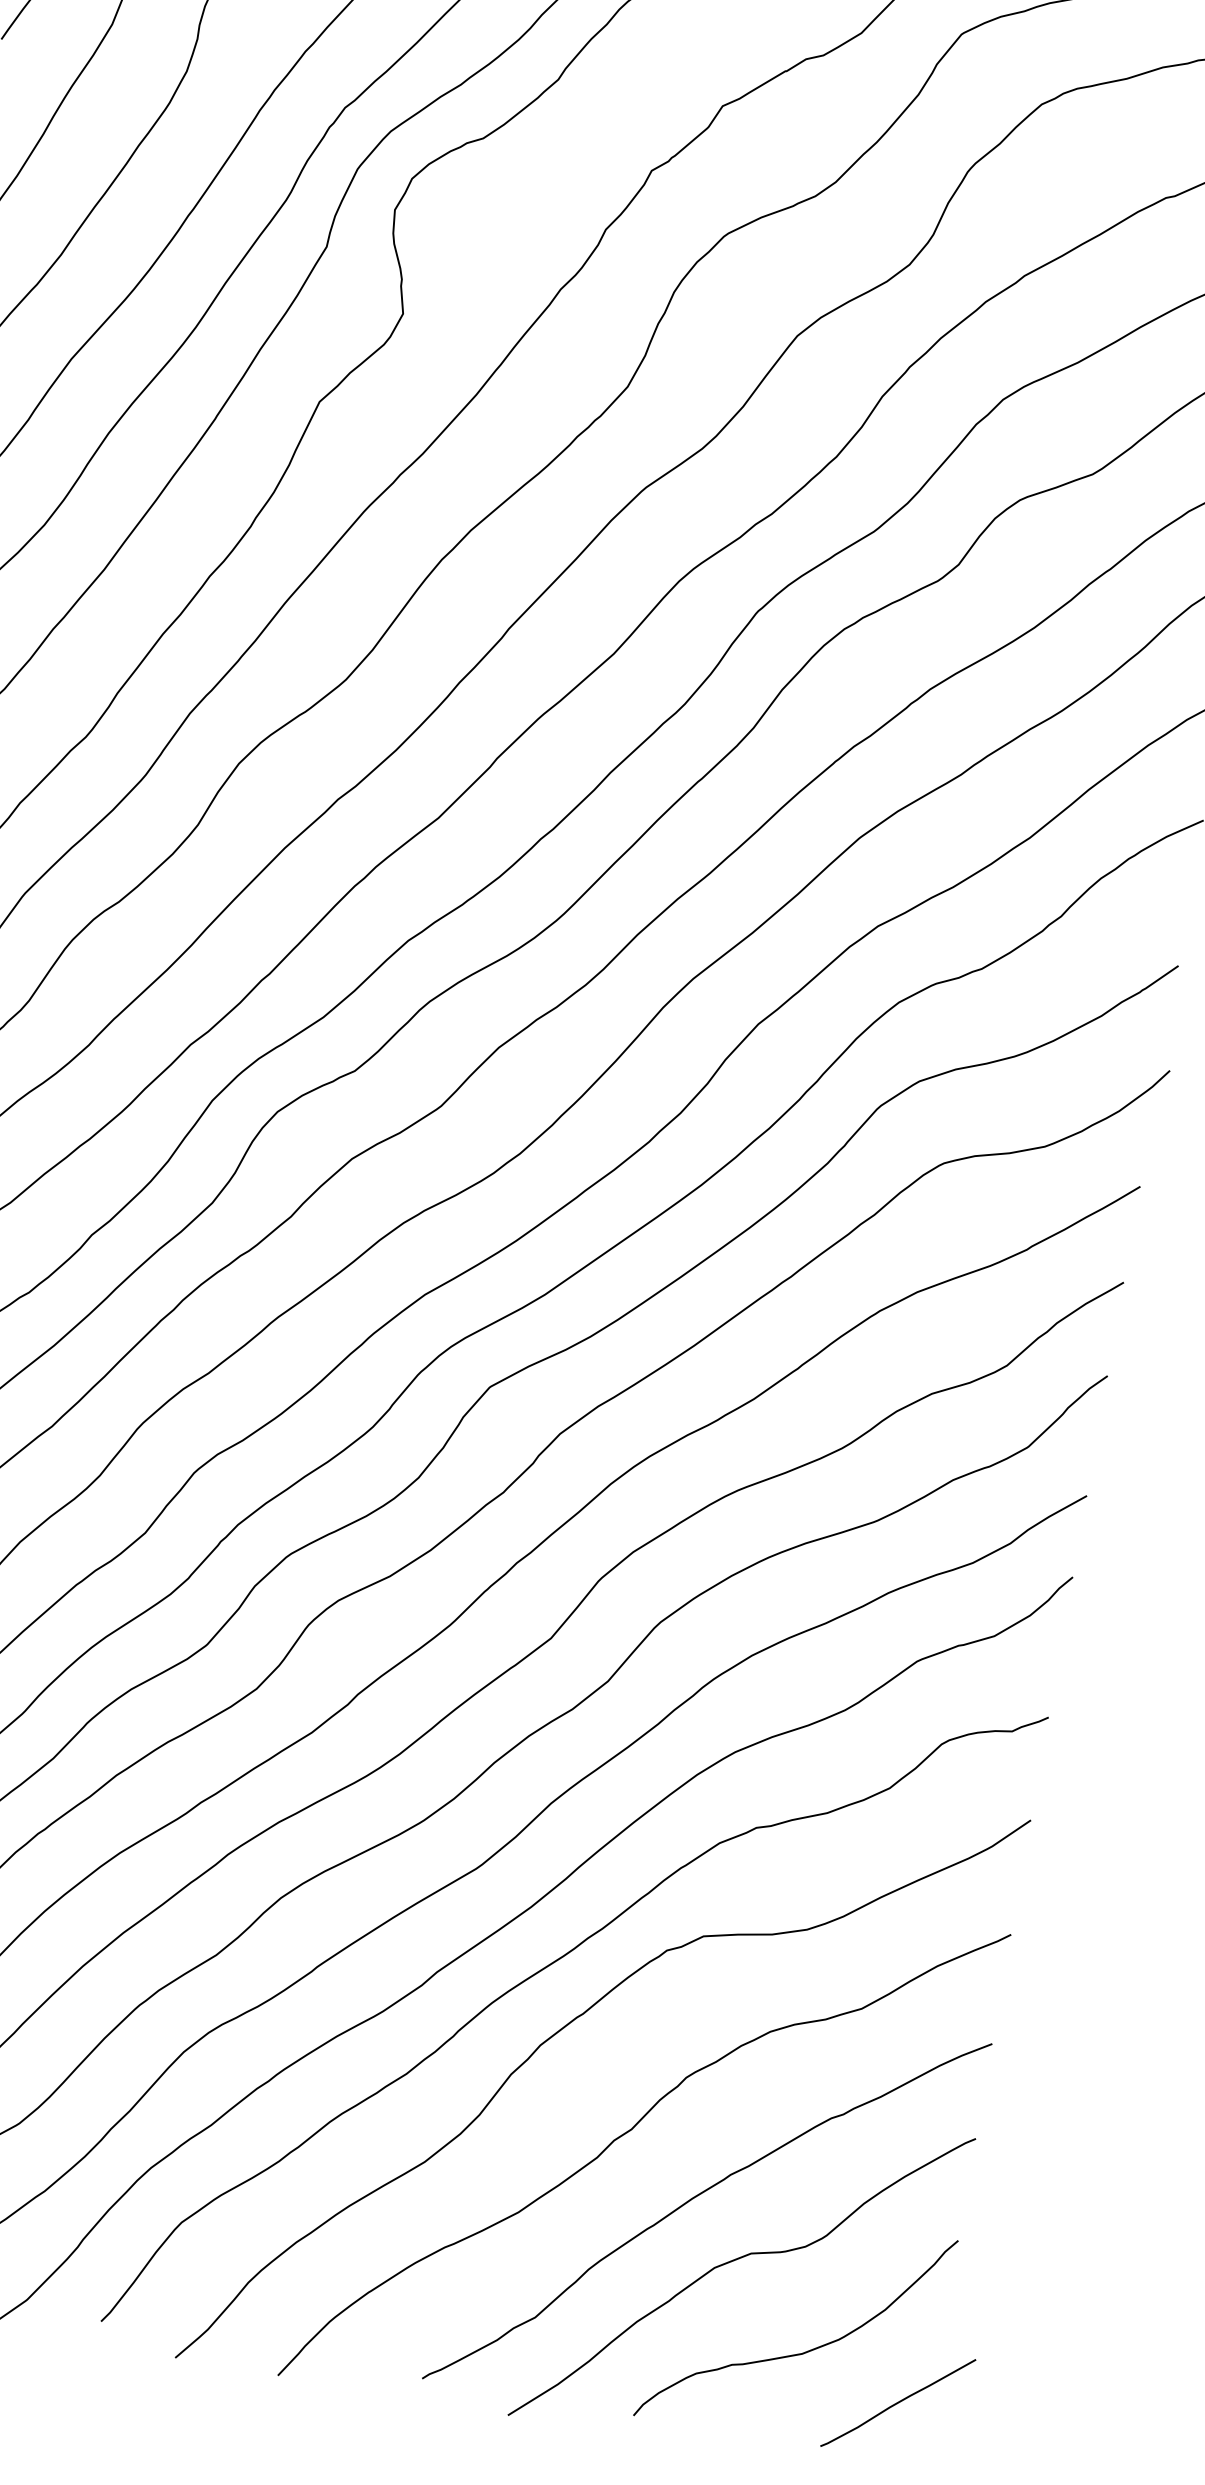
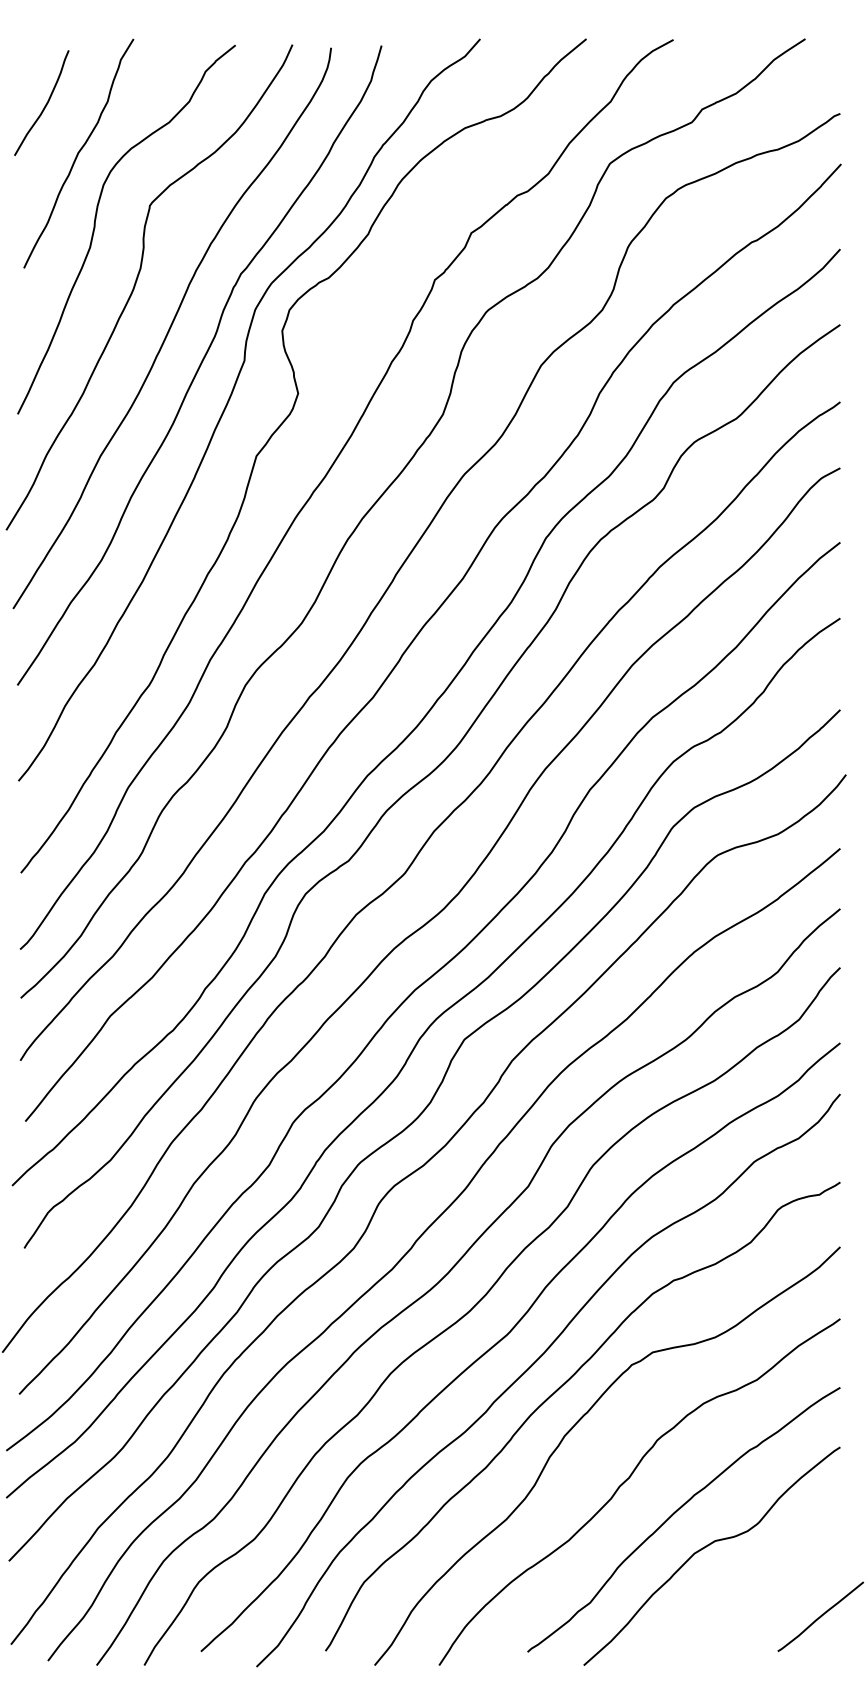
curve: (805, 2350) -> (758, 1594), removed

